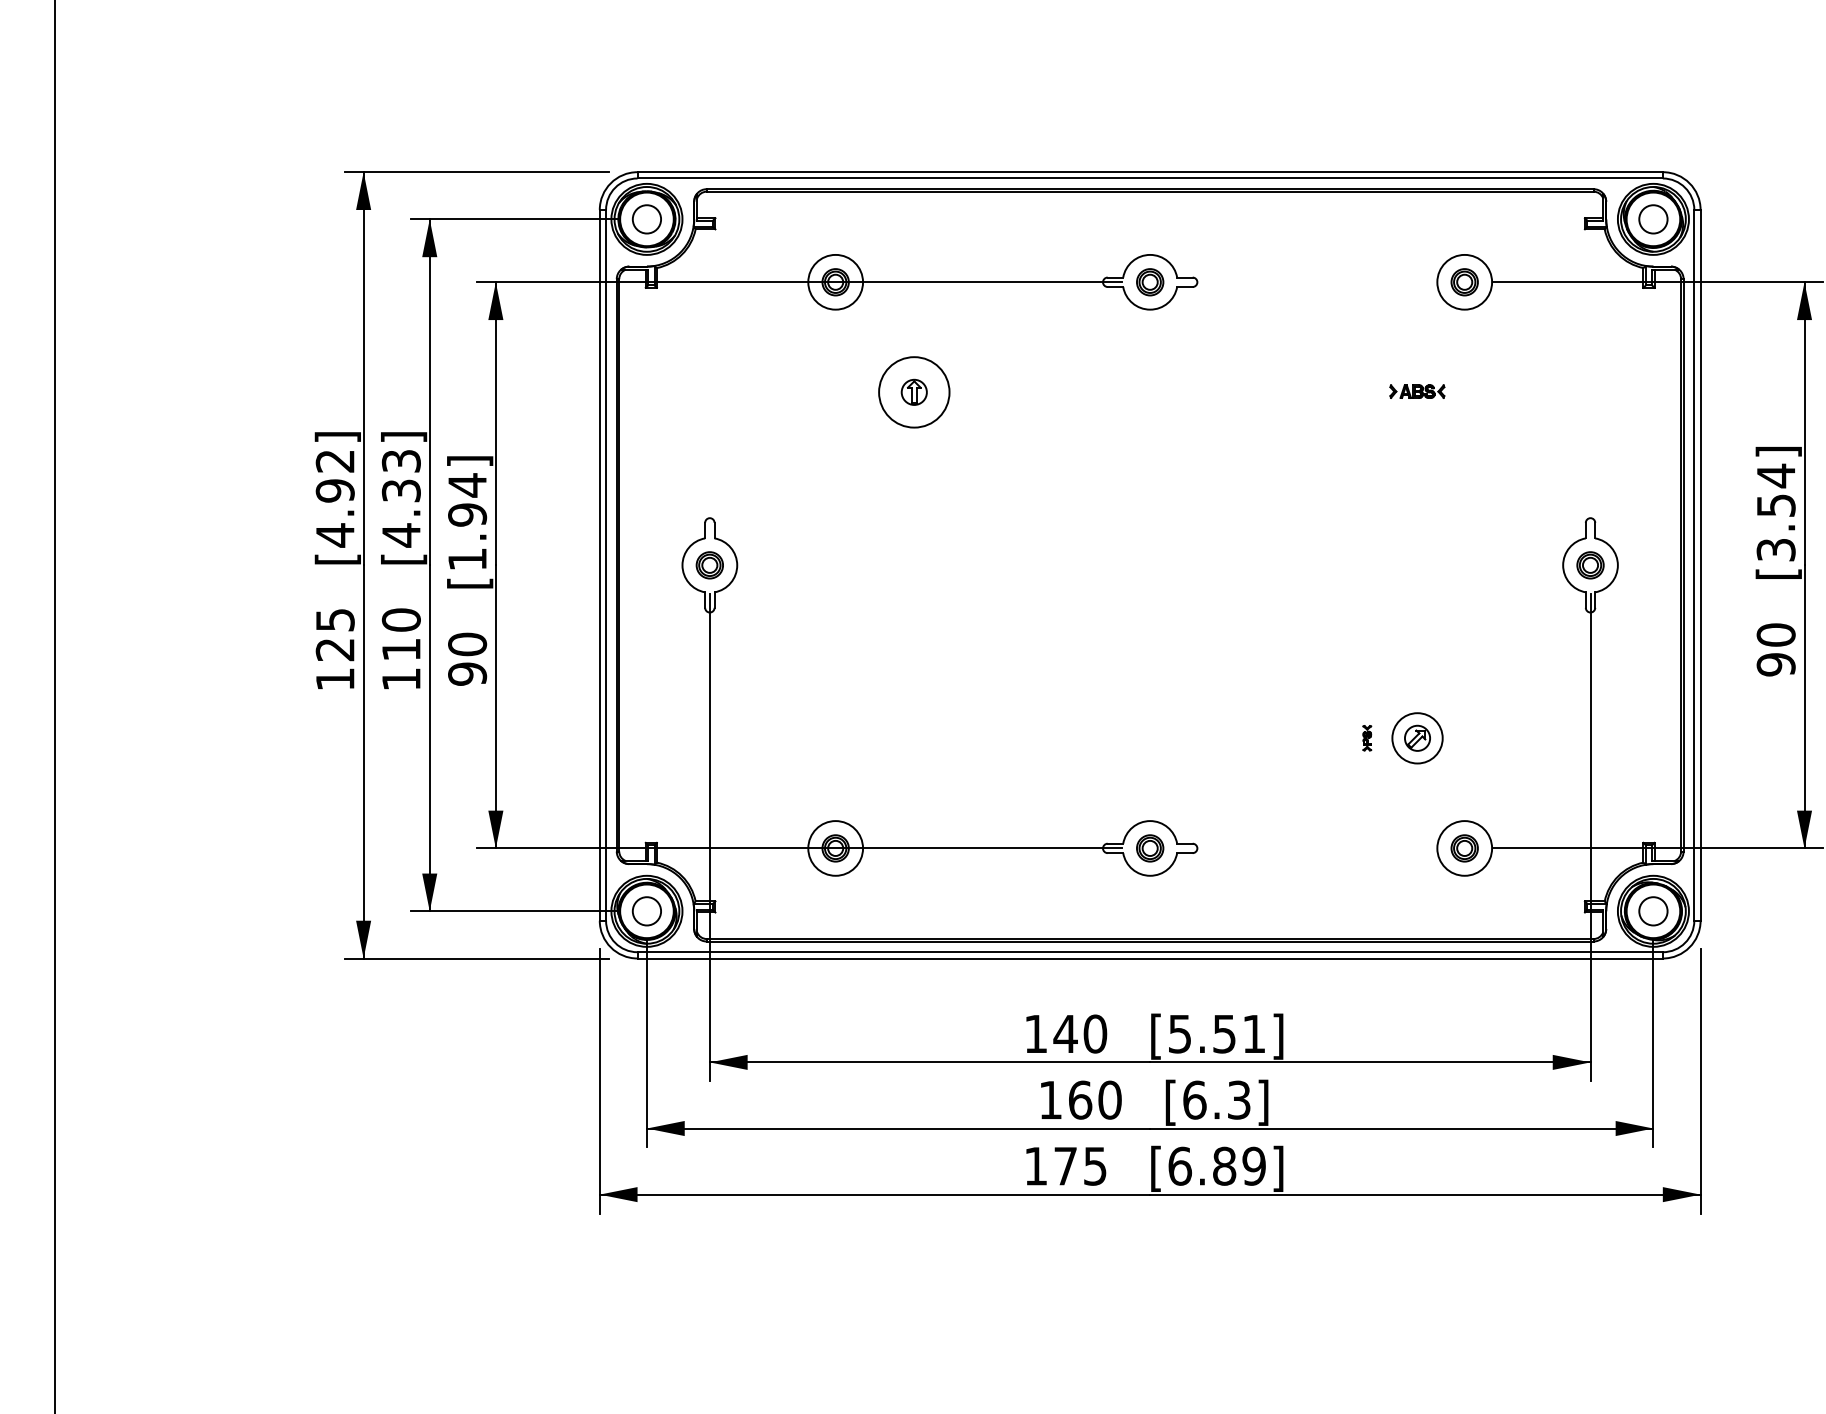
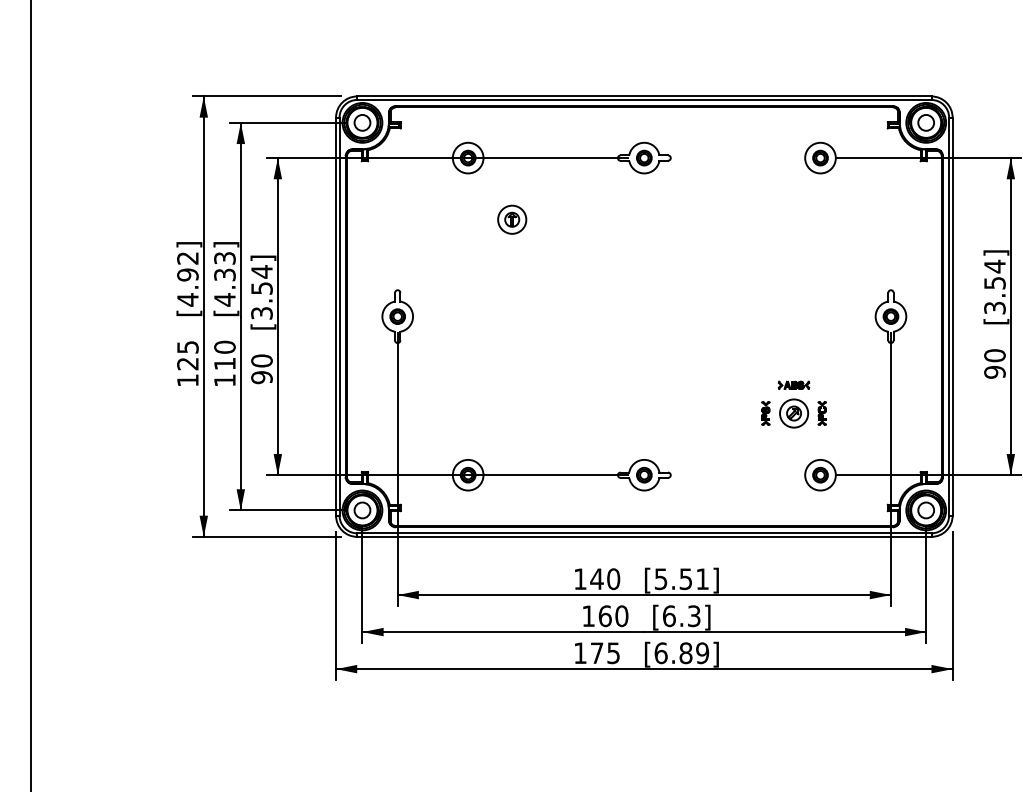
part: (1416, 390) -> (793, 384), moved
circle: (914, 391) -> (512, 219), size x0.71
text: (466, 536) -> (261, 300), [1.94] -> [3.54]
part: (1366, 738) -> (765, 413), size x1.67
part: (1466, 738) -> (821, 413), added

